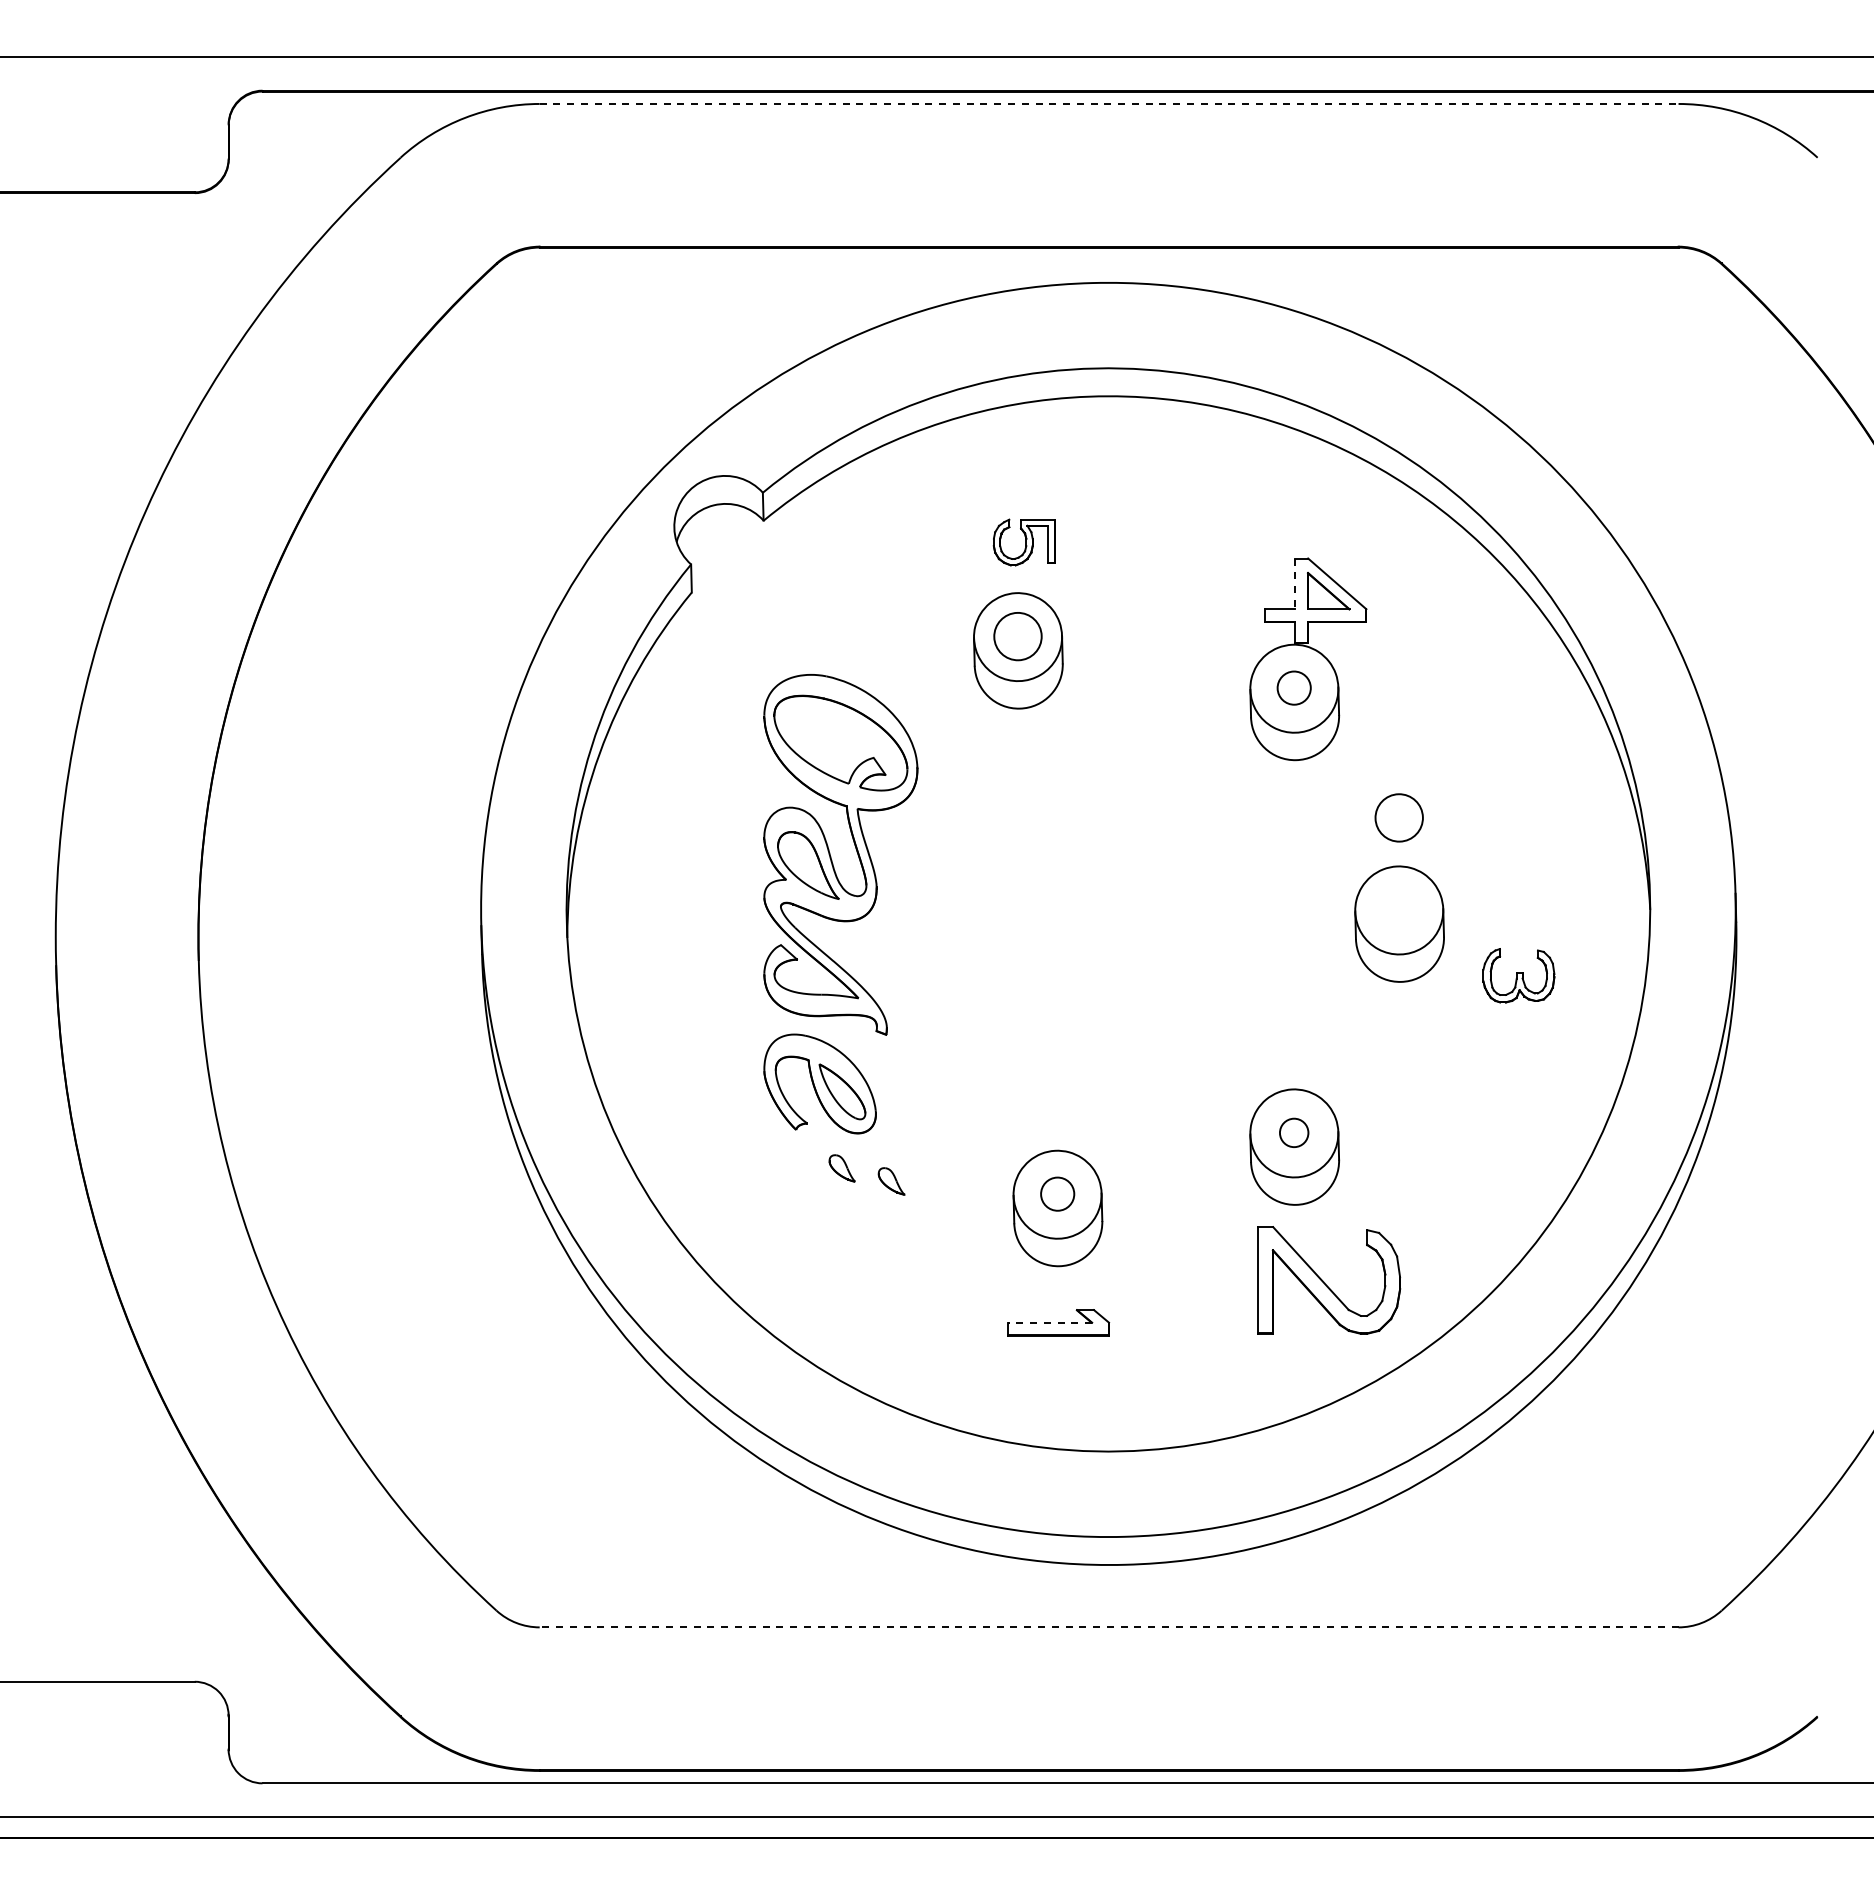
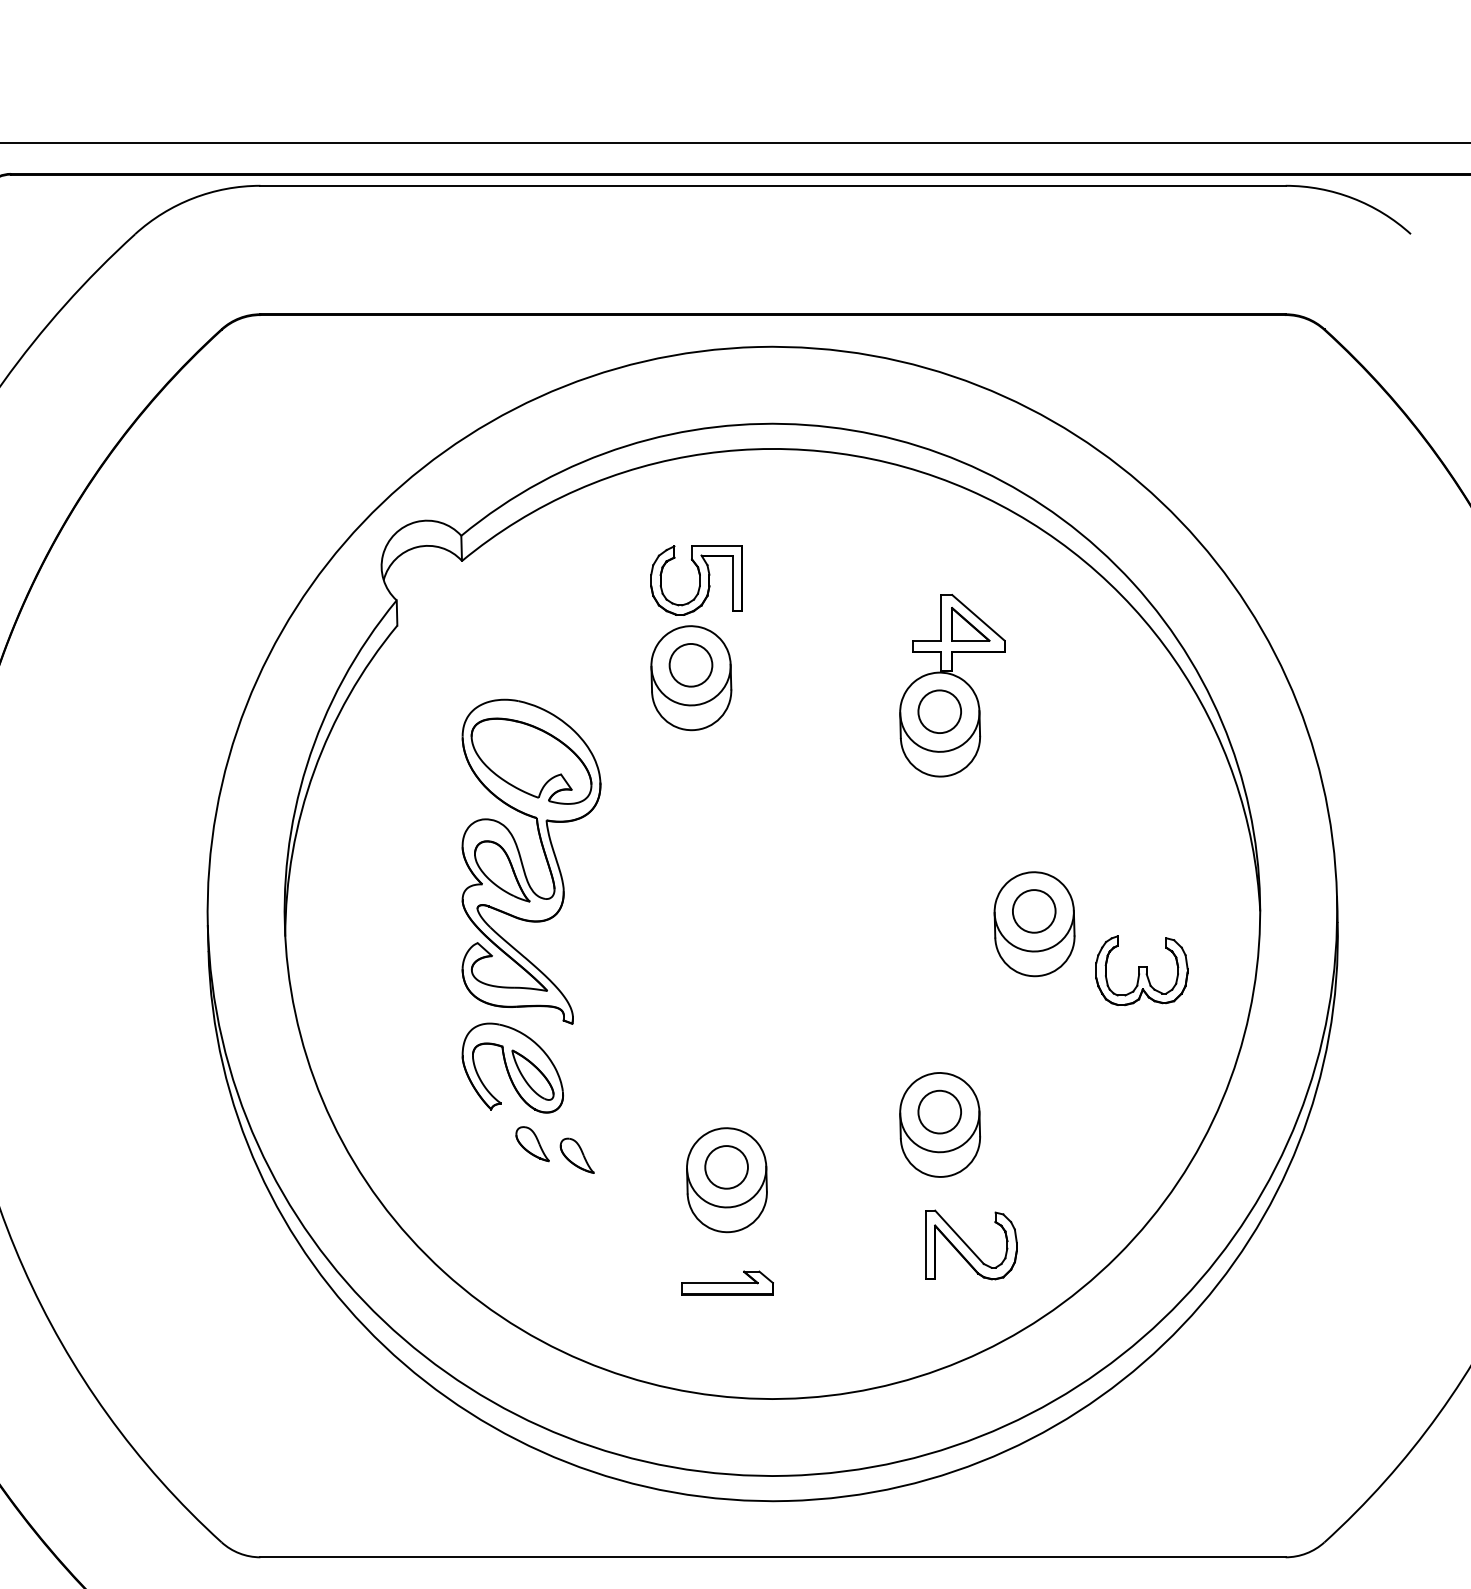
line: (1109, 104) -> (773, 186), dashed -> solid
part: (1023, 542) -> (695, 580), size x1.67
line: (1295, 584) -> (940, 618), dashed -> solid
part: (1293, 687) -> (939, 711), size x1.43
part: (1398, 817) -> (1033, 911), moved
part: (1518, 975) -> (1141, 970), size x1.43
part: (1293, 1132) -> (939, 1111), size x1.67
part: (842, 1168) -> (533, 1144), size x1.43
part: (891, 1181) -> (577, 1155), size x1.43
part: (1057, 1193) -> (726, 1166), size x1.43
part: (1329, 1280) -> (971, 1245), size x0.71
line: (1049, 1322) -> (719, 1282), dashed -> solid
line: (1108, 1627) -> (772, 1557), dashed -> solid

